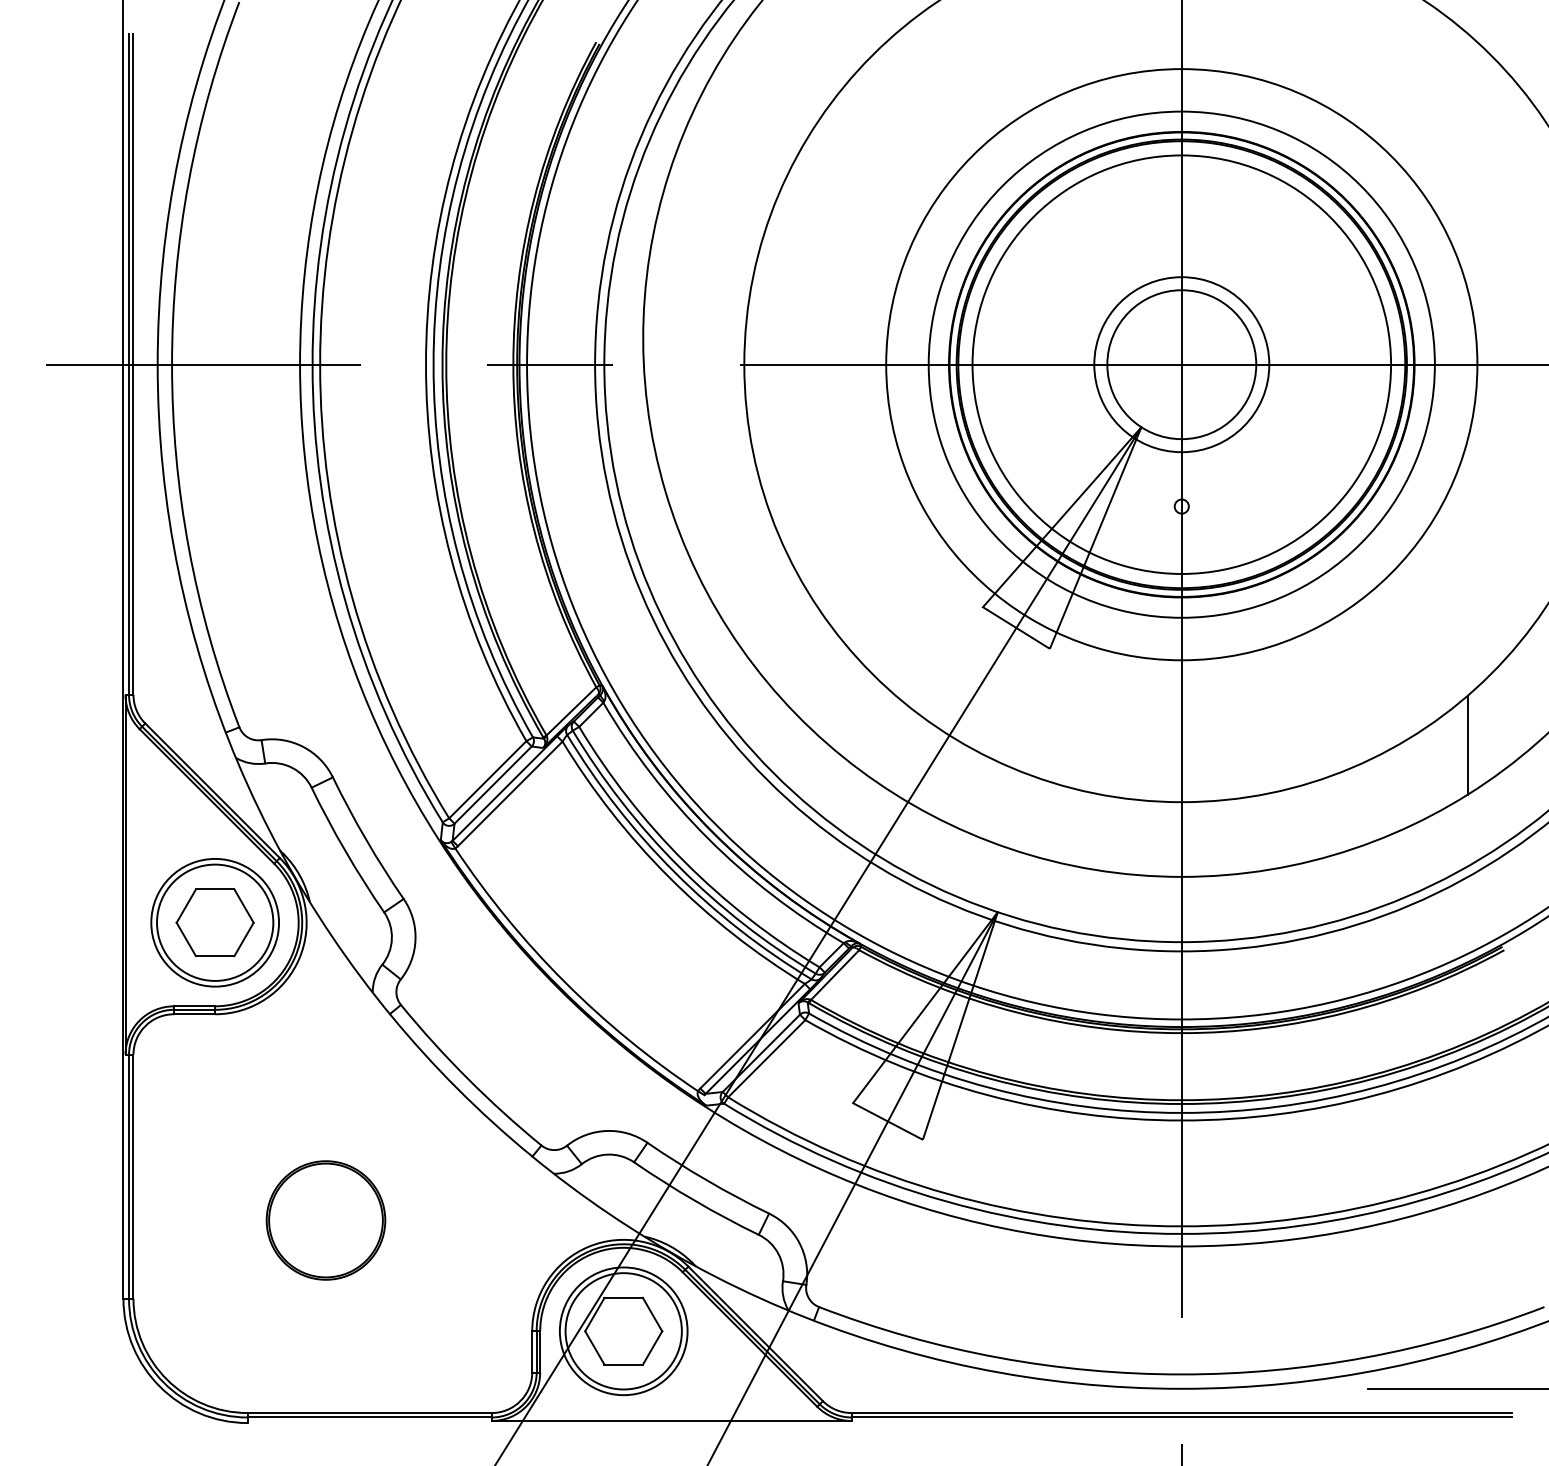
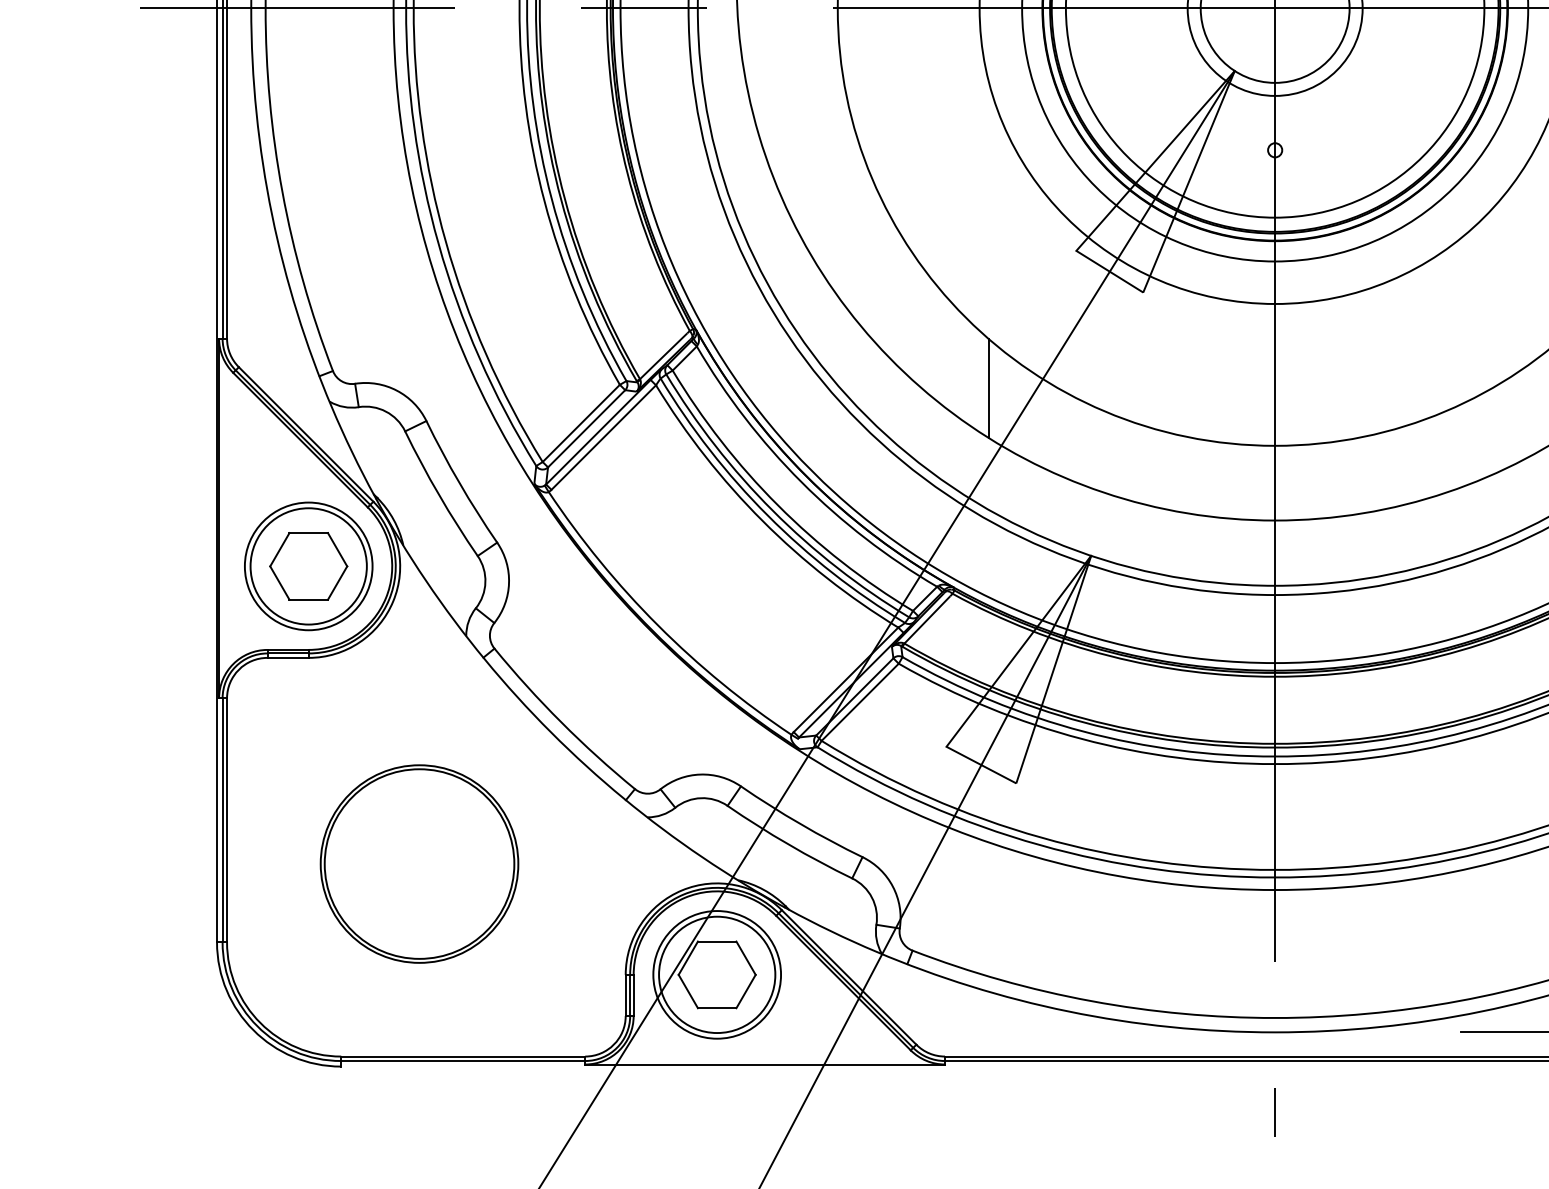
line: (895, 744) -> (988, 388), added
part: (325, 1220) -> (419, 864), size x1.67

